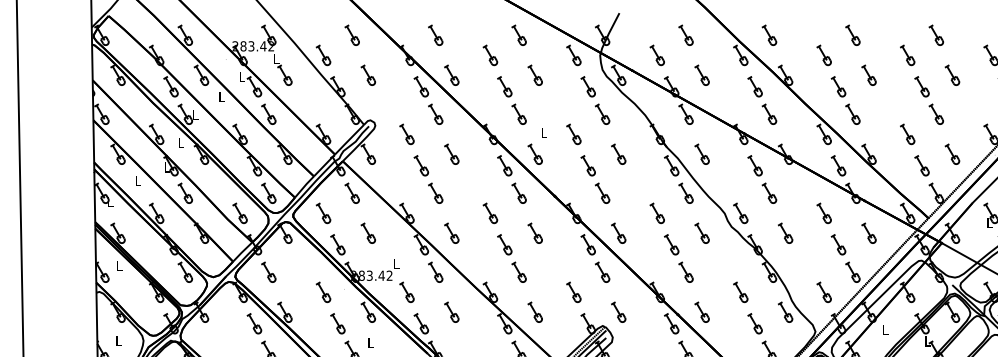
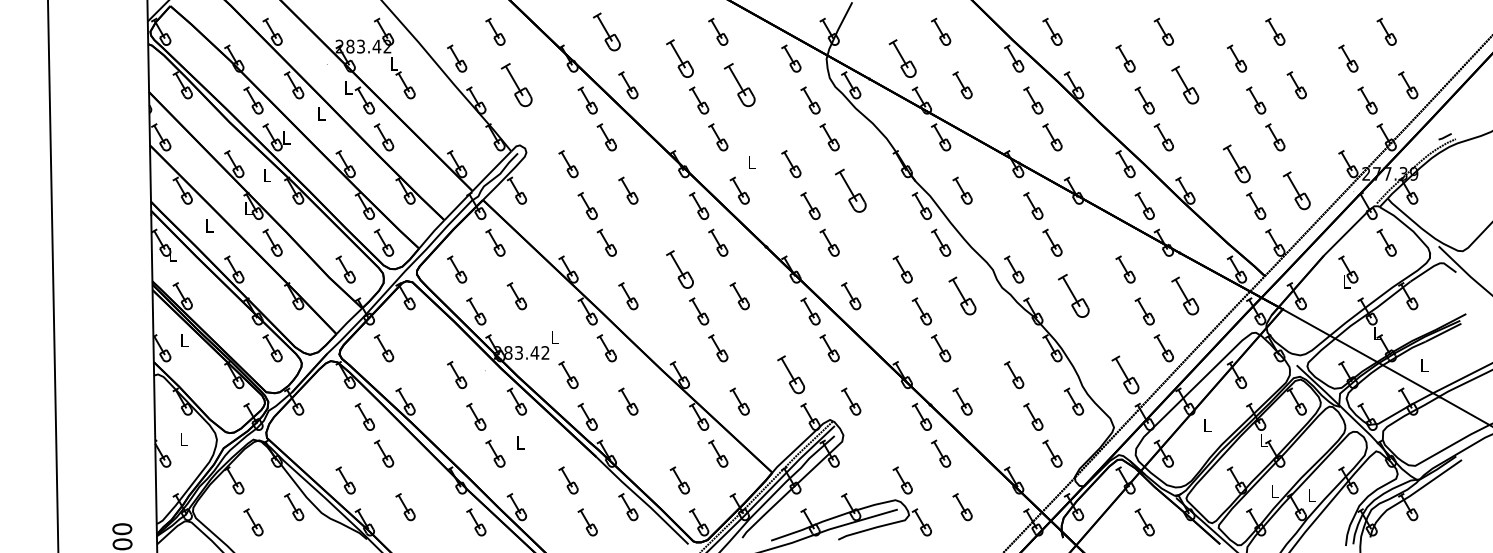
part: (435, 35) -> (606, 31), size x1.4
part: (490, 55) -> (679, 58), size x1.4
part: (657, 55) -> (902, 58), size x1.4
part: (367, 75) -> (516, 85), size x1.6
part: (534, 75) -> (739, 85), size x1.6
part: (869, 75) -> (1185, 85), size x1.4
part: (907, 134) -> (1236, 164), size x1.4
part: (618, 154) -> (851, 190), size x1.6
part: (952, 154) -> (1296, 190), size x1.4
part: (490, 213) -> (679, 269), size x1.4
part: (701, 233) -> (962, 296), size x1.4
part: (785, 233) -> (1073, 296), size x1.6
part: (869, 233) -> (1185, 296), size x1.4
part: (824, 291) -> (1125, 374), size x1.4
part: (573, 292) -> (791, 375), size x1.4

